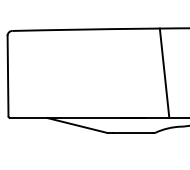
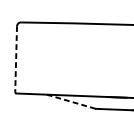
line: (8, 76) -> (16, 59), solid -> dashed
line: (77, 125) -> (71, 101), solid -> dashed

